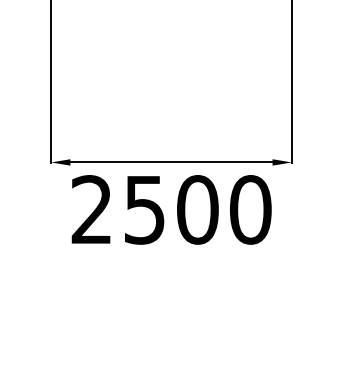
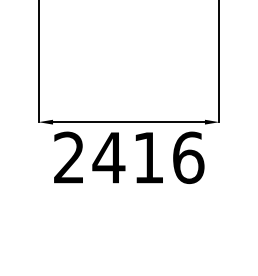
text: (196, 209) -> (147, 157), 2500 -> 2416

